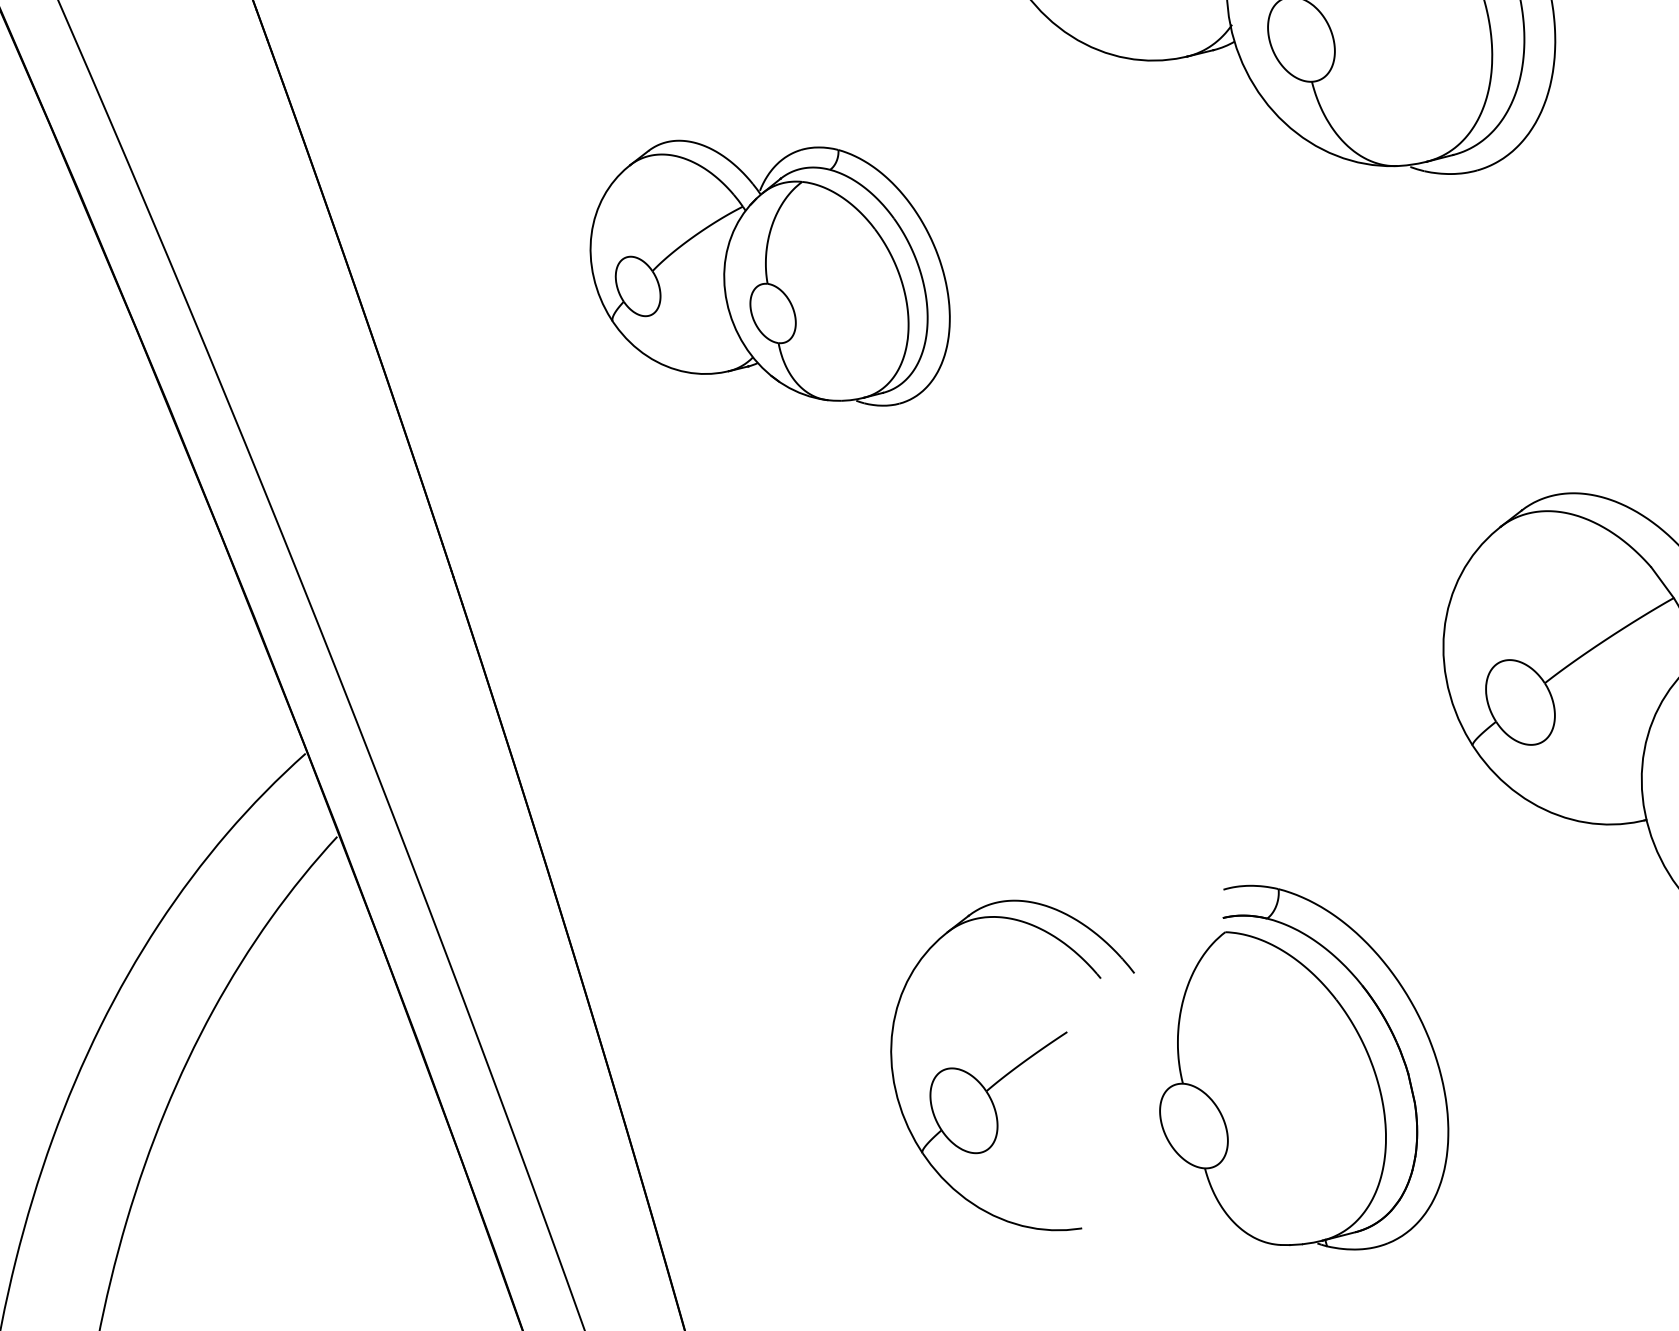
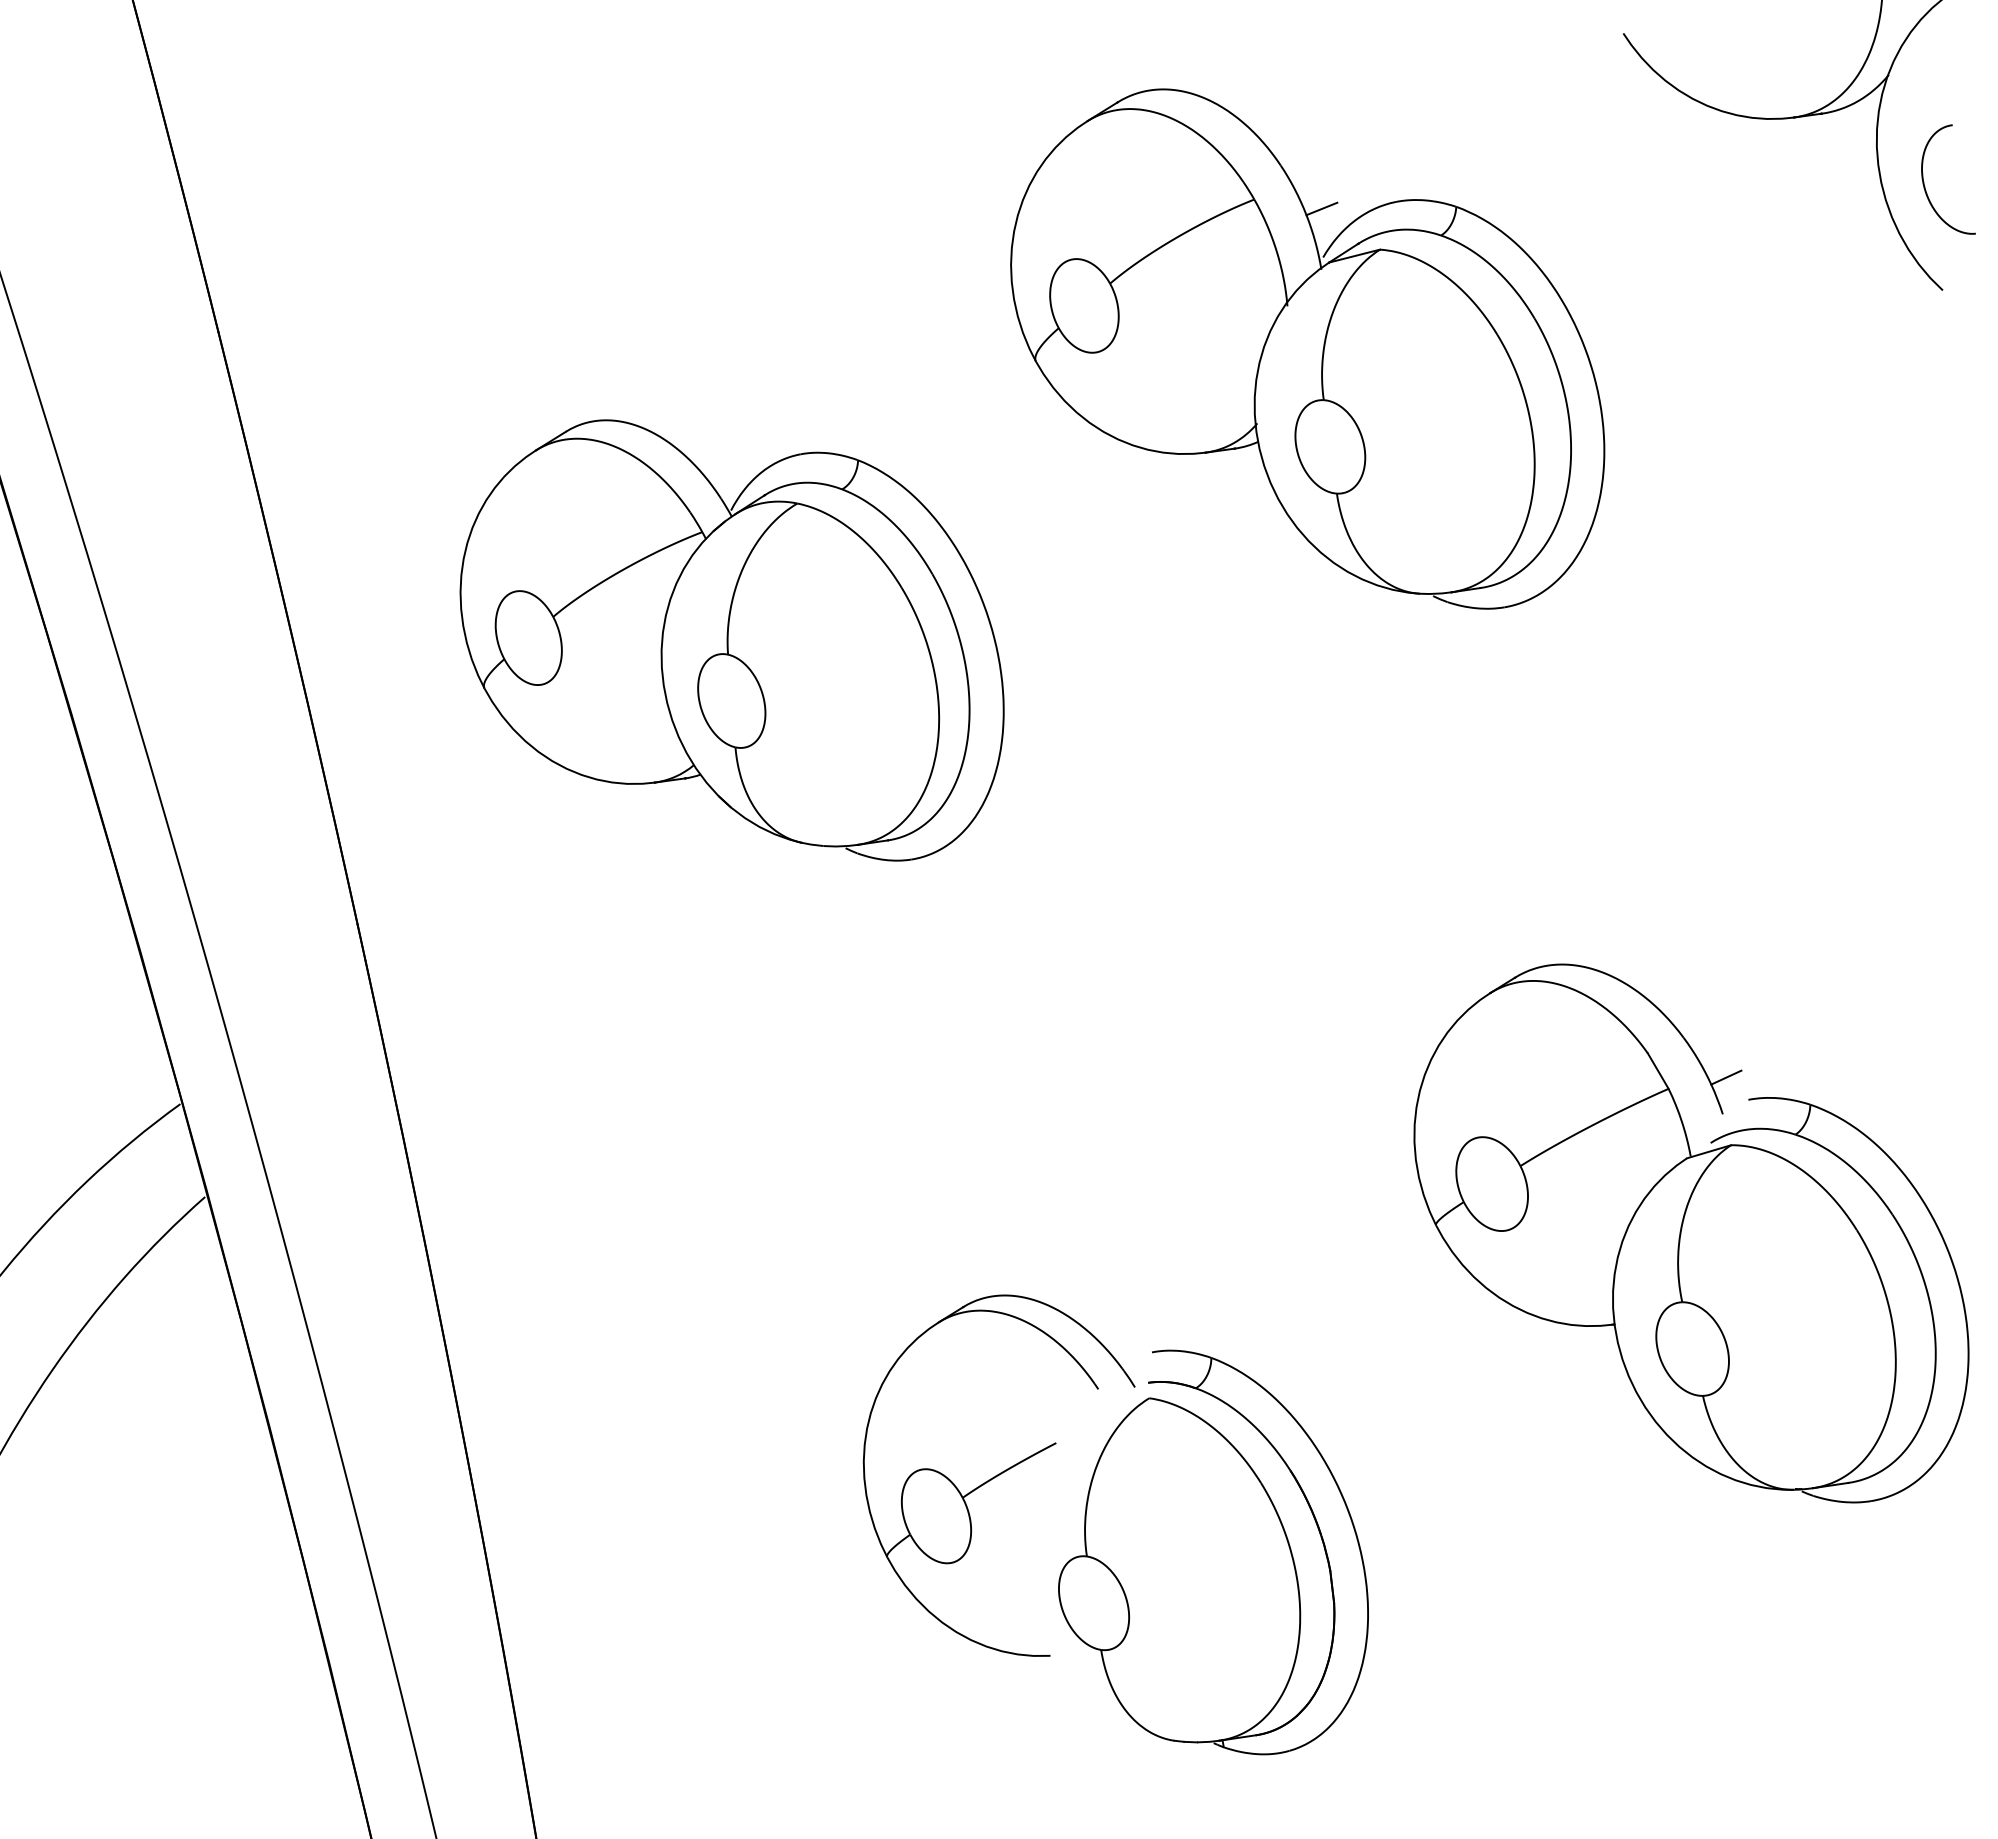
part: (768, 274) -> (731, 640), size x1.43
part: (1017, 1067) -> (998, 1475), moved

